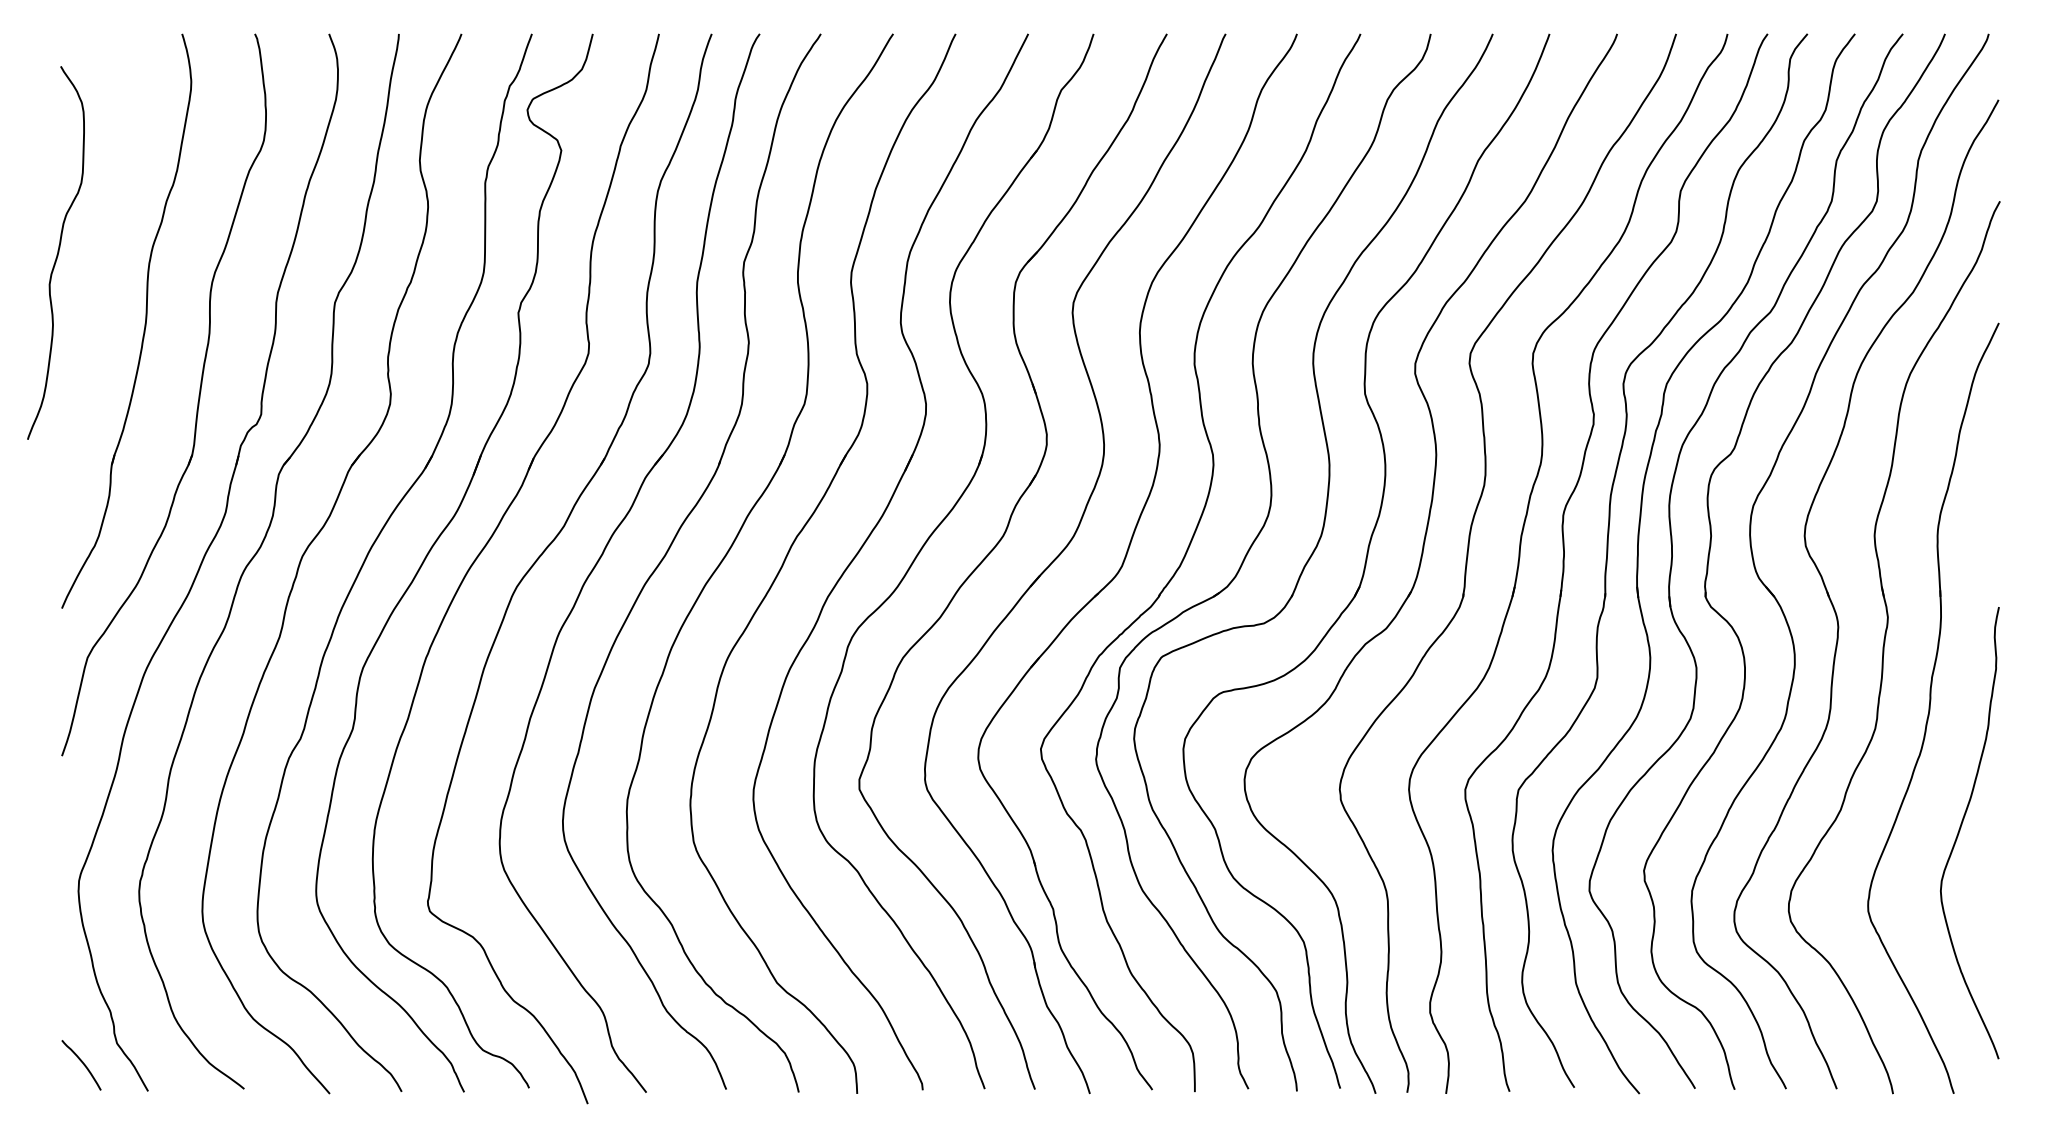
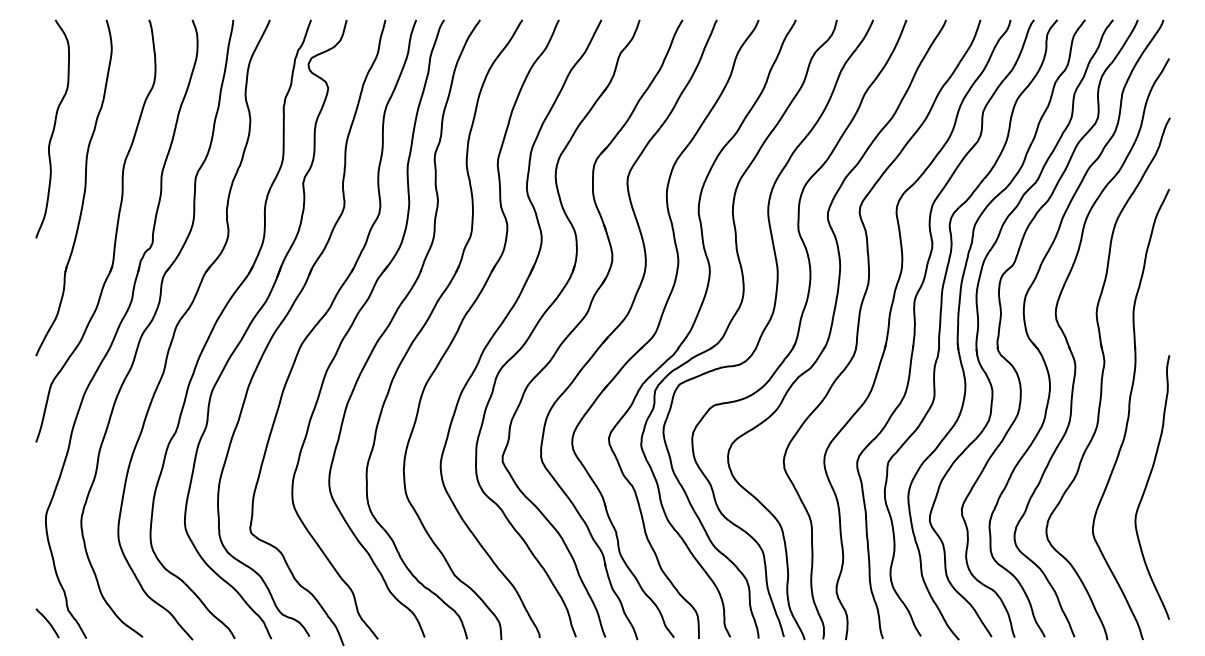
curve: (57, 251) -> (53, 128), moved

